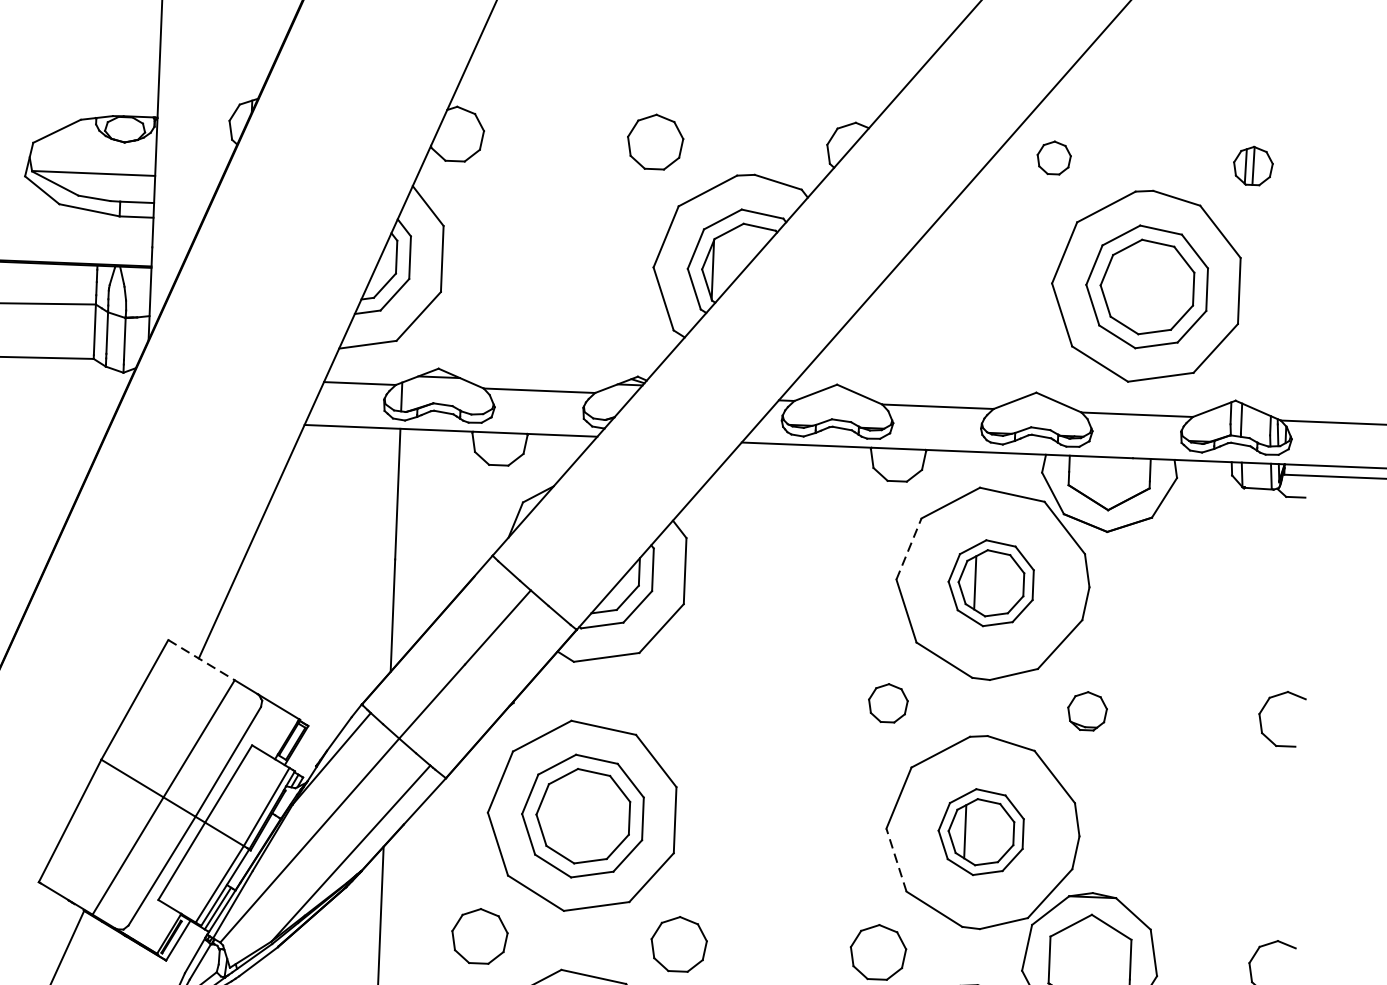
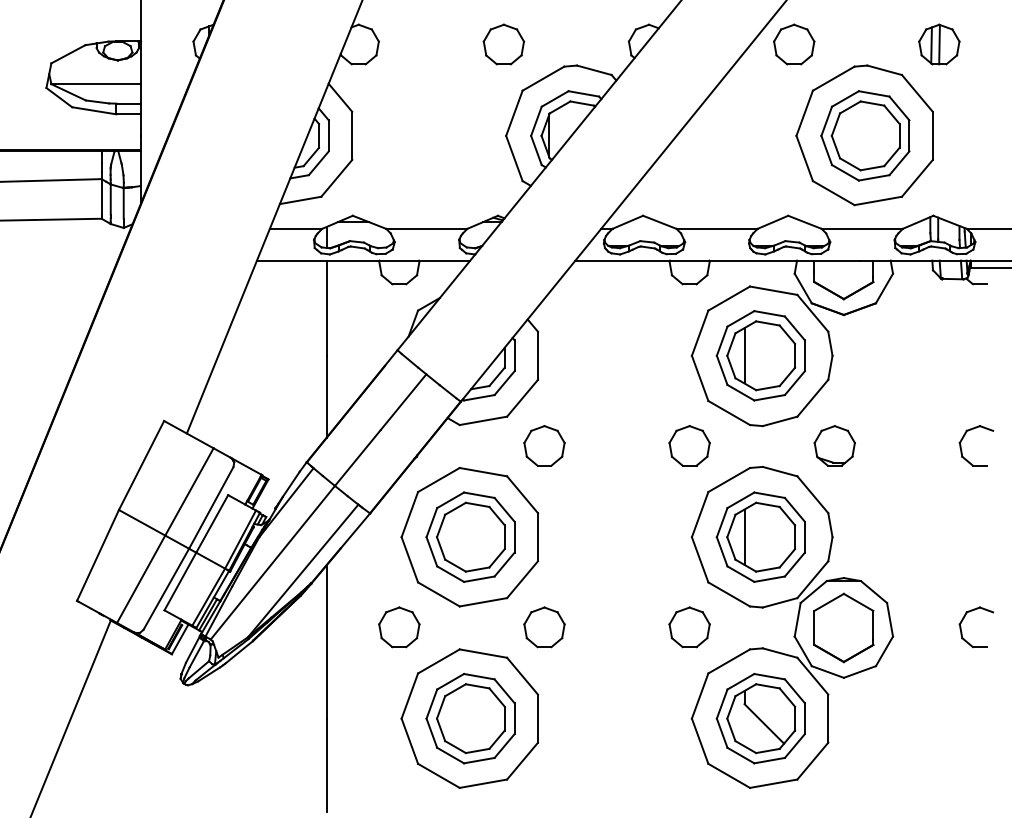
part: (1054, 157) -> (794, 44), size x1.67
part: (1253, 165) -> (939, 44), size x1.43
line: (909, 548) -> (700, 332), dashed -> solid
part: (990, 582) -> (760, 355), size x1.43
line: (202, 659) -> (189, 434), dashed -> solid
part: (689, 694) -> (544, 445), added
part: (888, 702) -> (689, 445), size x1.43
part: (1087, 710) -> (834, 445), size x1.43
part: (980, 831) -> (760, 536), size x1.43
line: (895, 859) -> (699, 559), dashed -> solid

